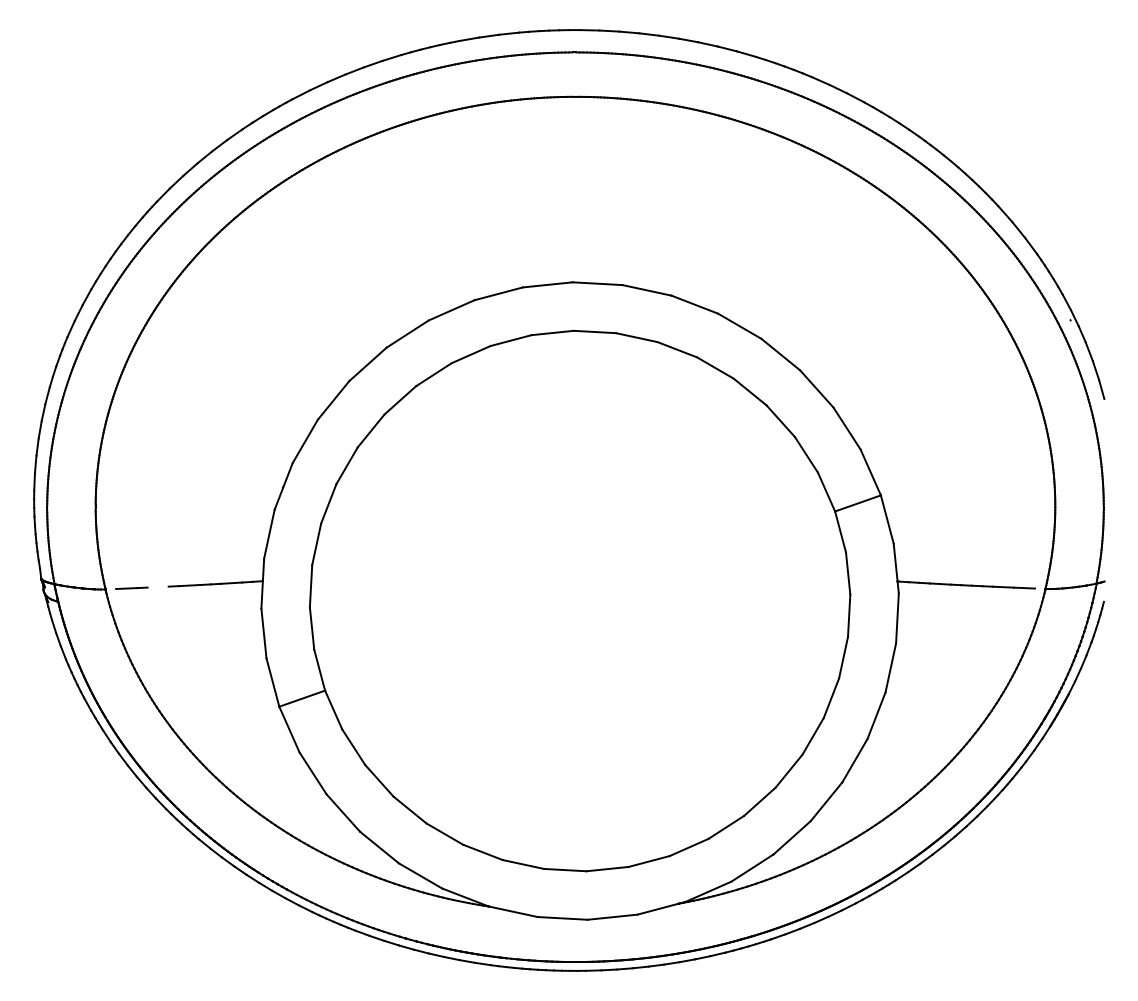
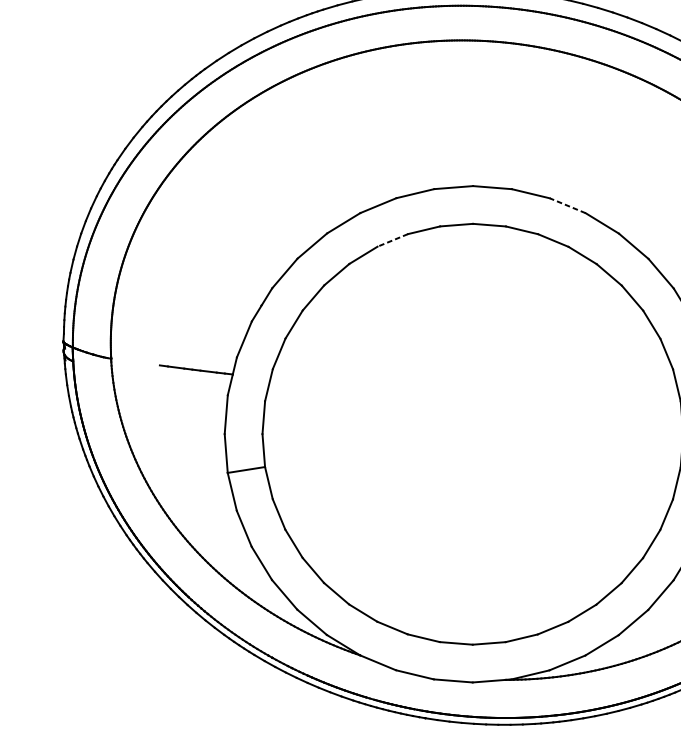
line: (646, 290) -> (567, 205), solid -> dashed
line: (433, 374) -> (392, 240), solid -> dashed
line: (131, 587) -> (131, 360), removed

